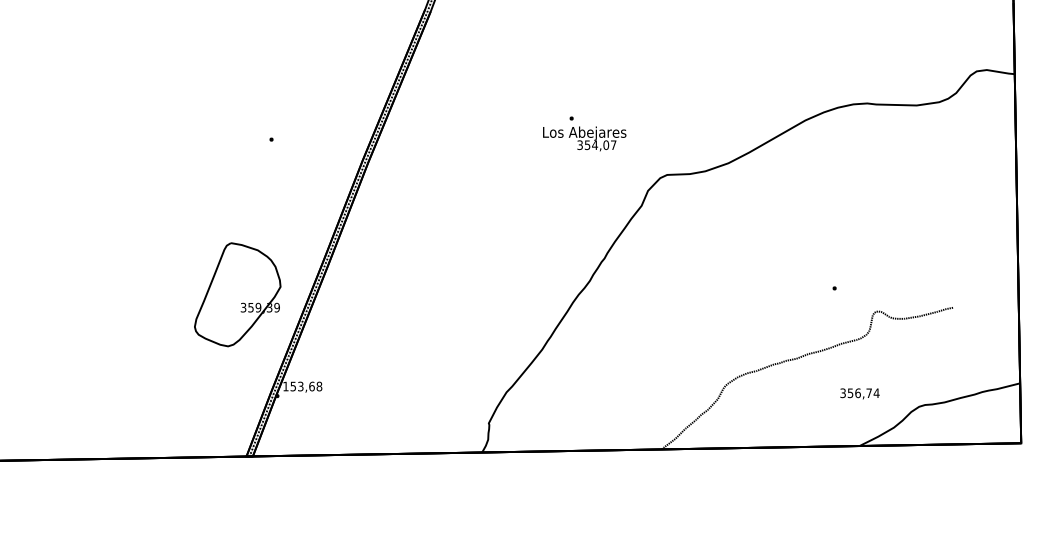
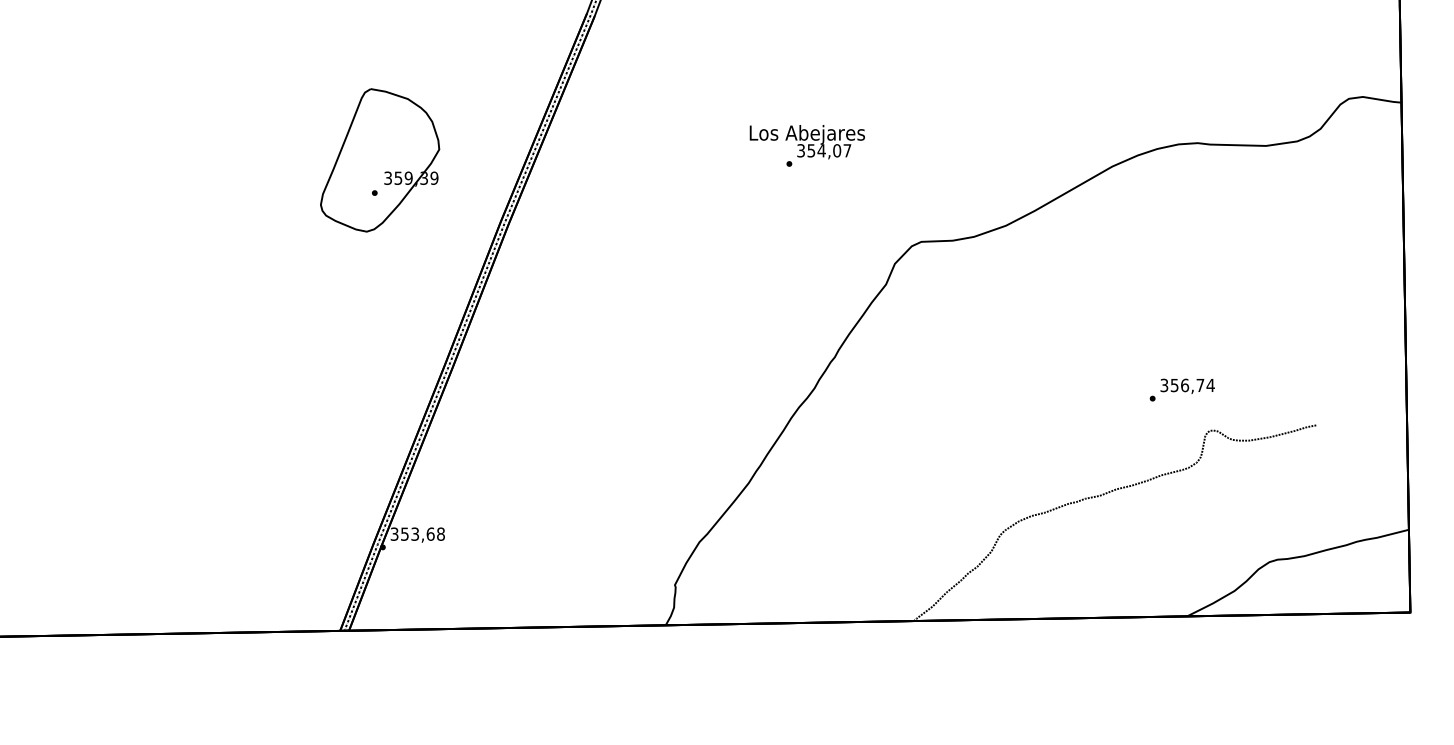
text: (584, 139) -> (806, 142), moved
part: (238, 294) -> (380, 160), moved
text: (285, 386) -> (394, 533), 153,68 -> 353,68
text: (859, 393) -> (1187, 385), moved

